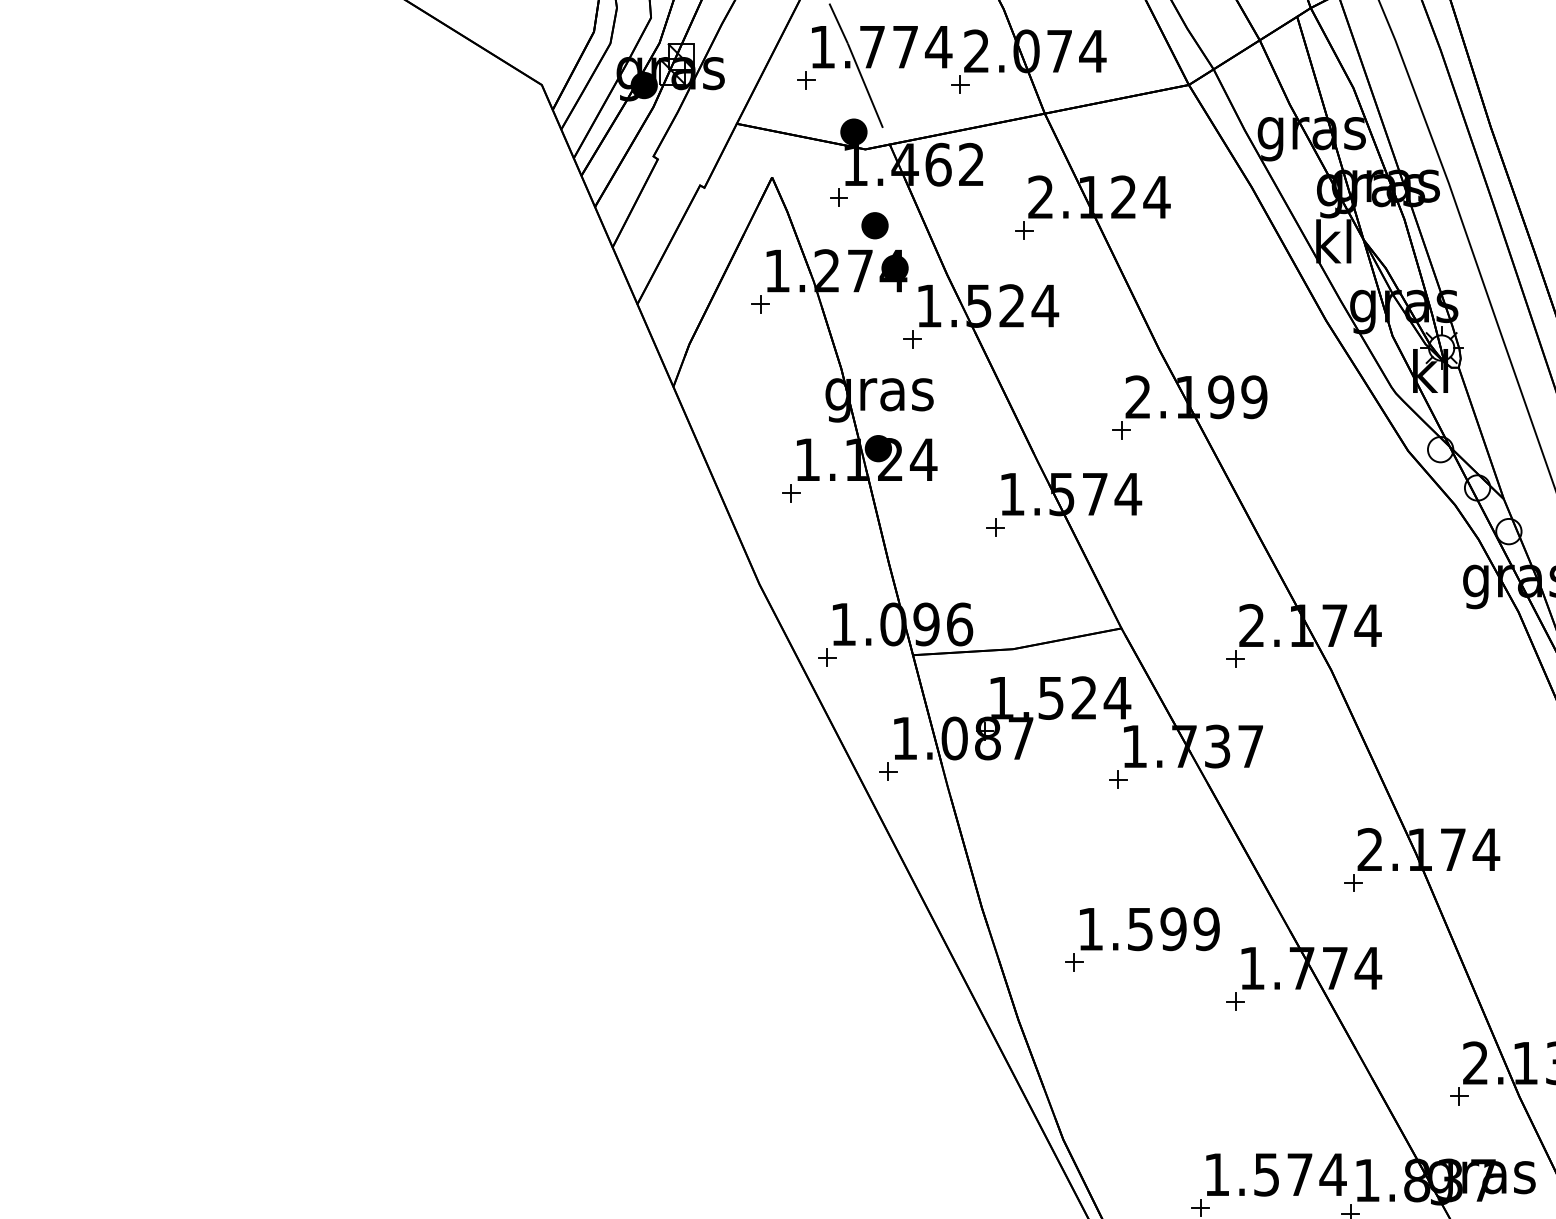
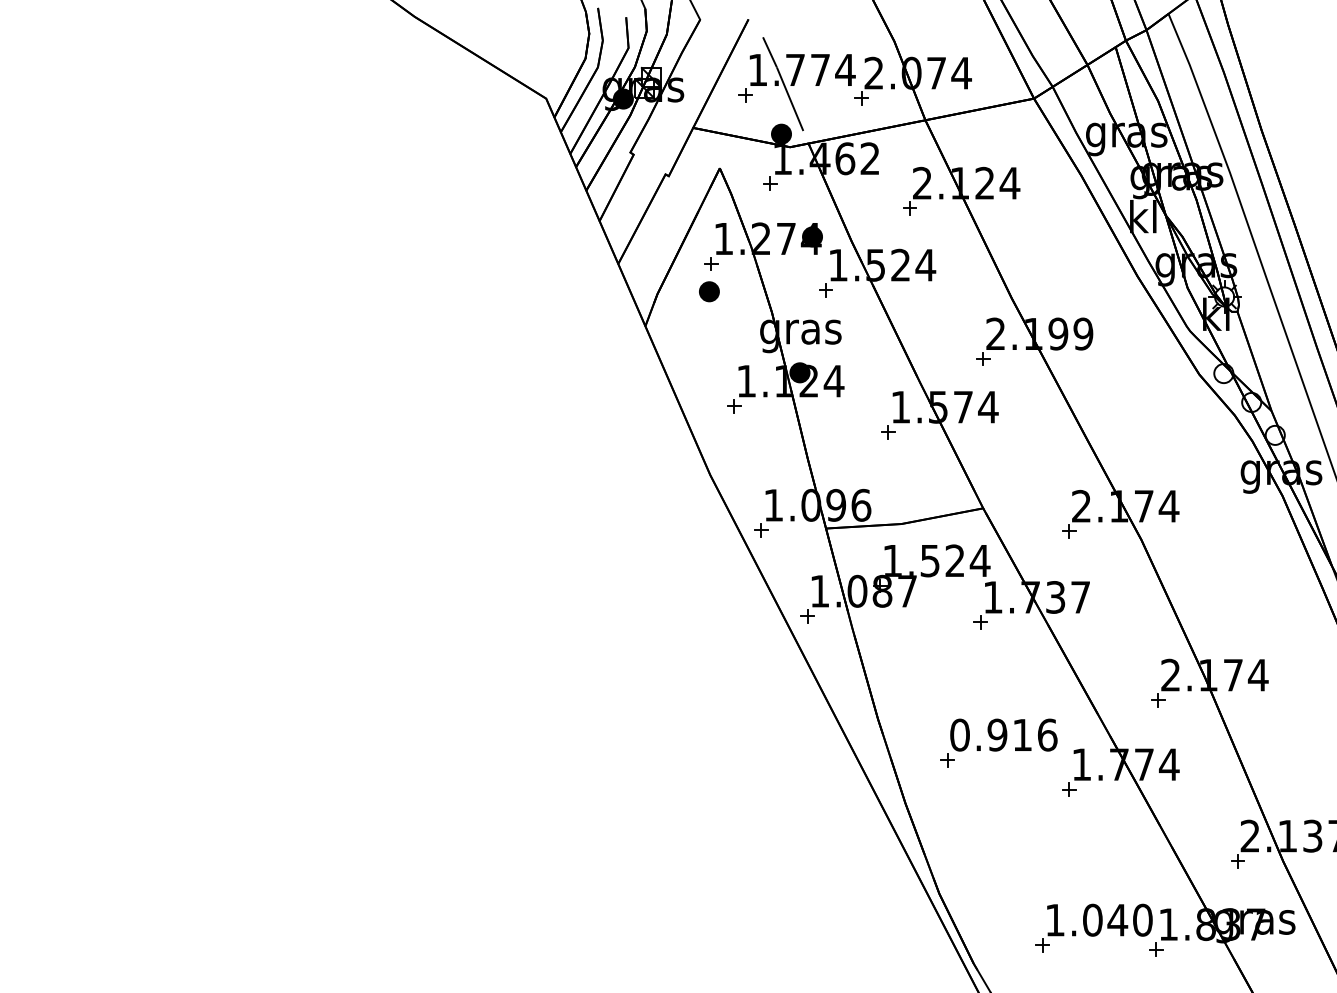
part: (875, 225) -> (709, 291), moved
text: (1148, 928) -> (1003, 734), 1.599 -> 0.916
text: (1300, 1173) -> (1118, 919), 1.574 -> 1.040

